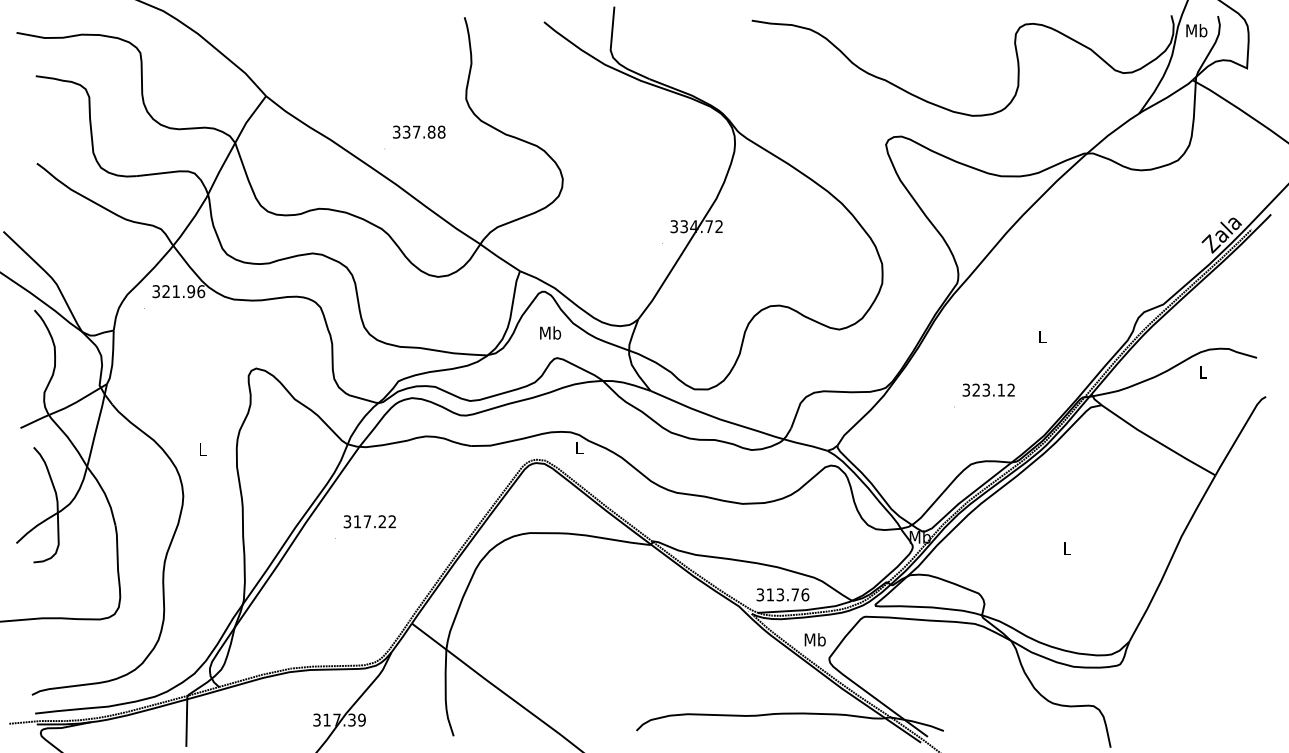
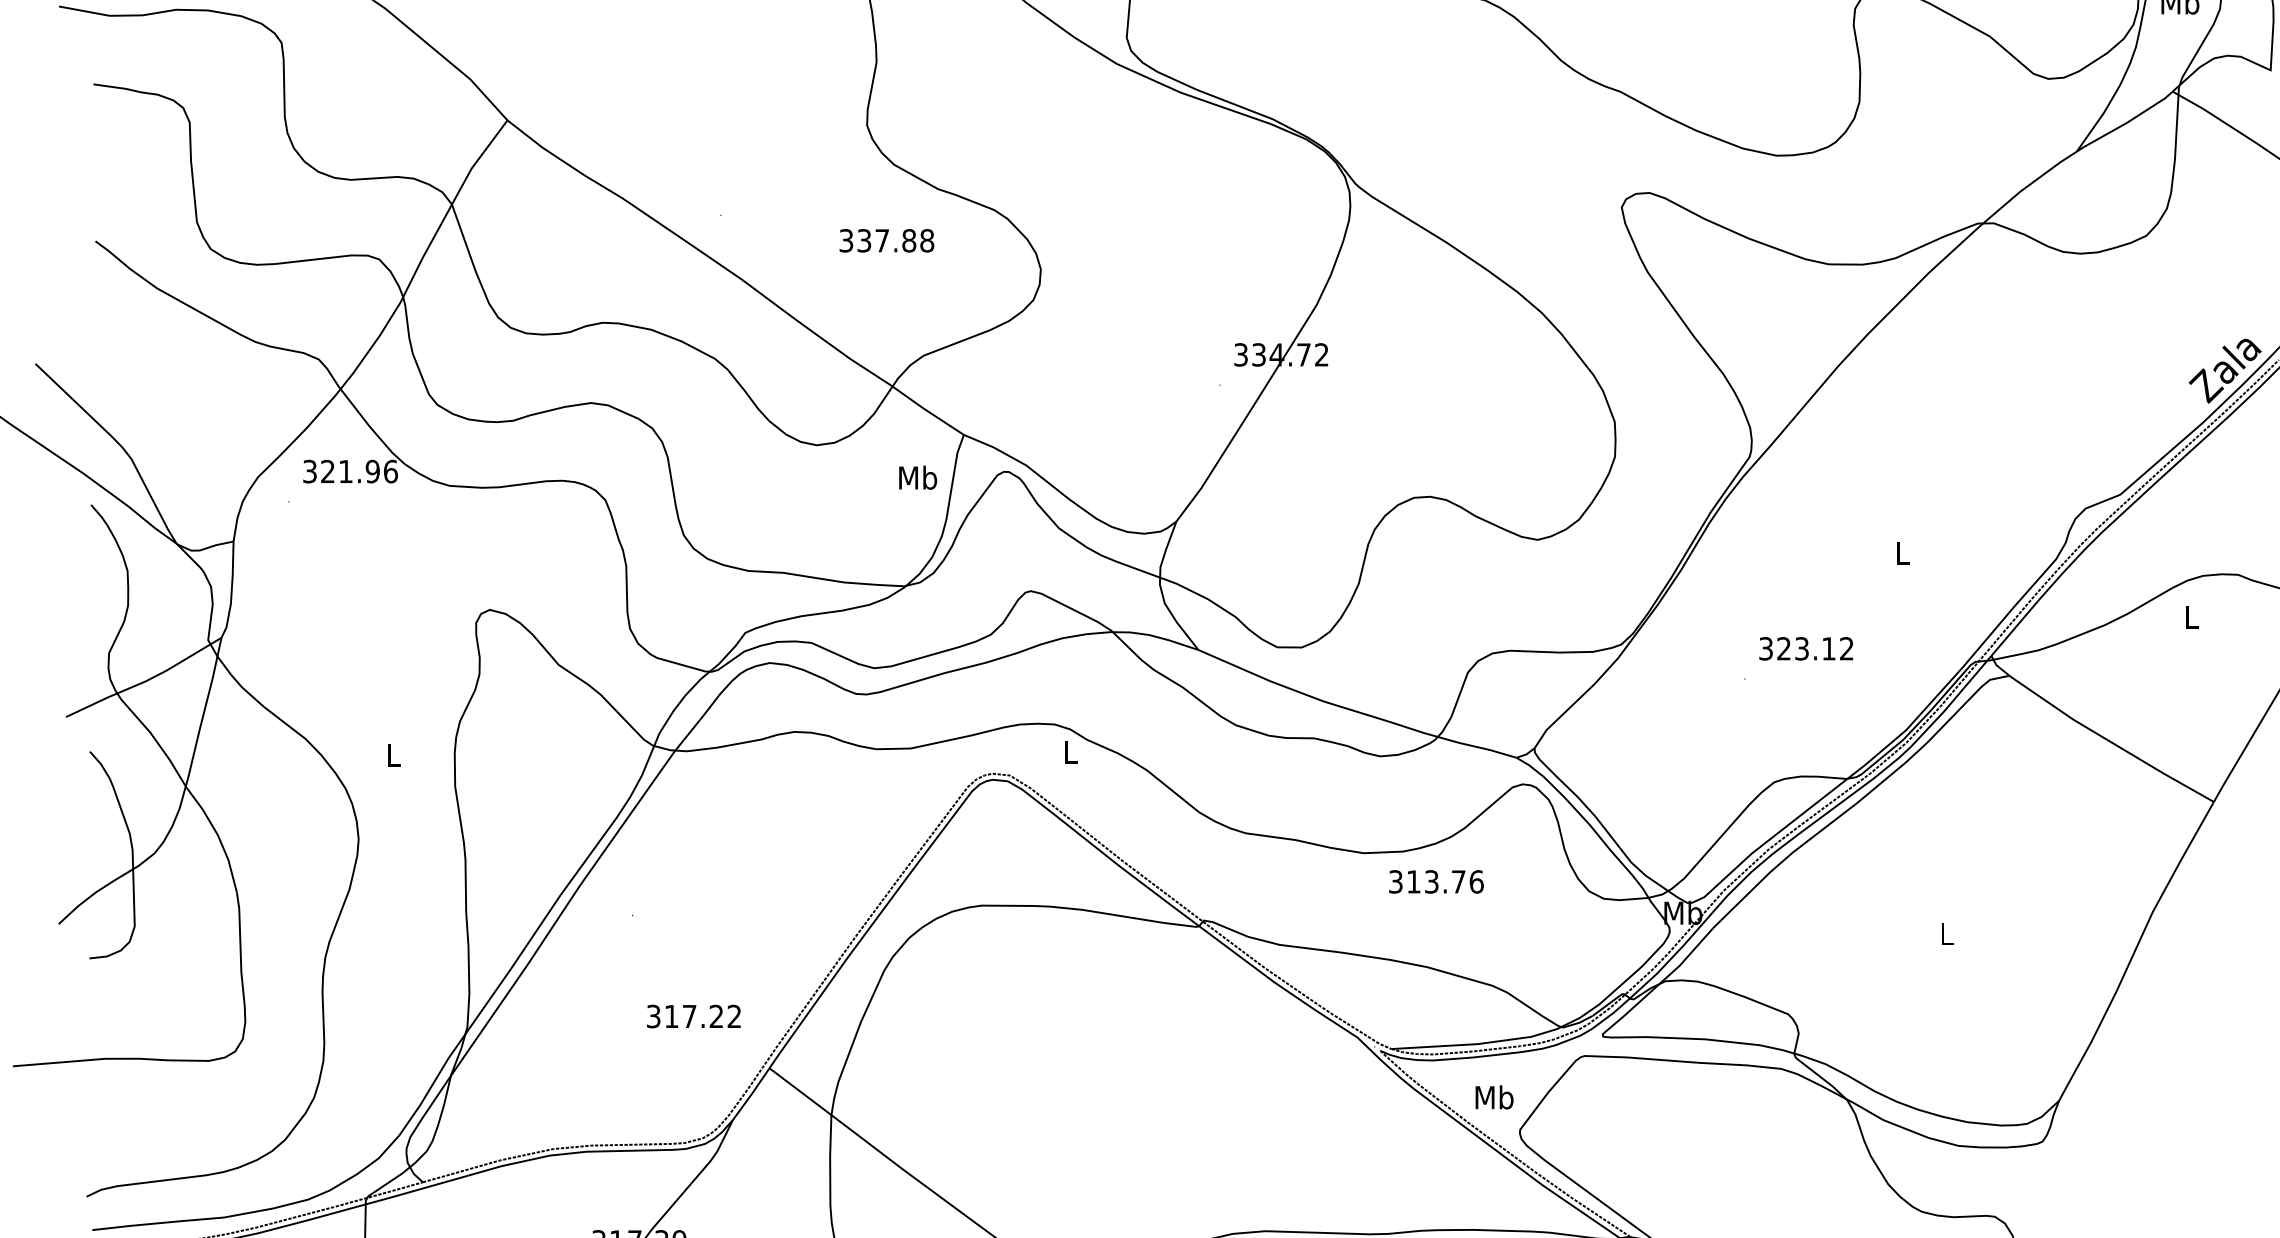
text: (419, 131) -> (887, 239), moved
text: (550, 332) -> (917, 476), moved
text: (369, 521) -> (693, 1016), moved
text: (782, 594) -> (1435, 881), moved

